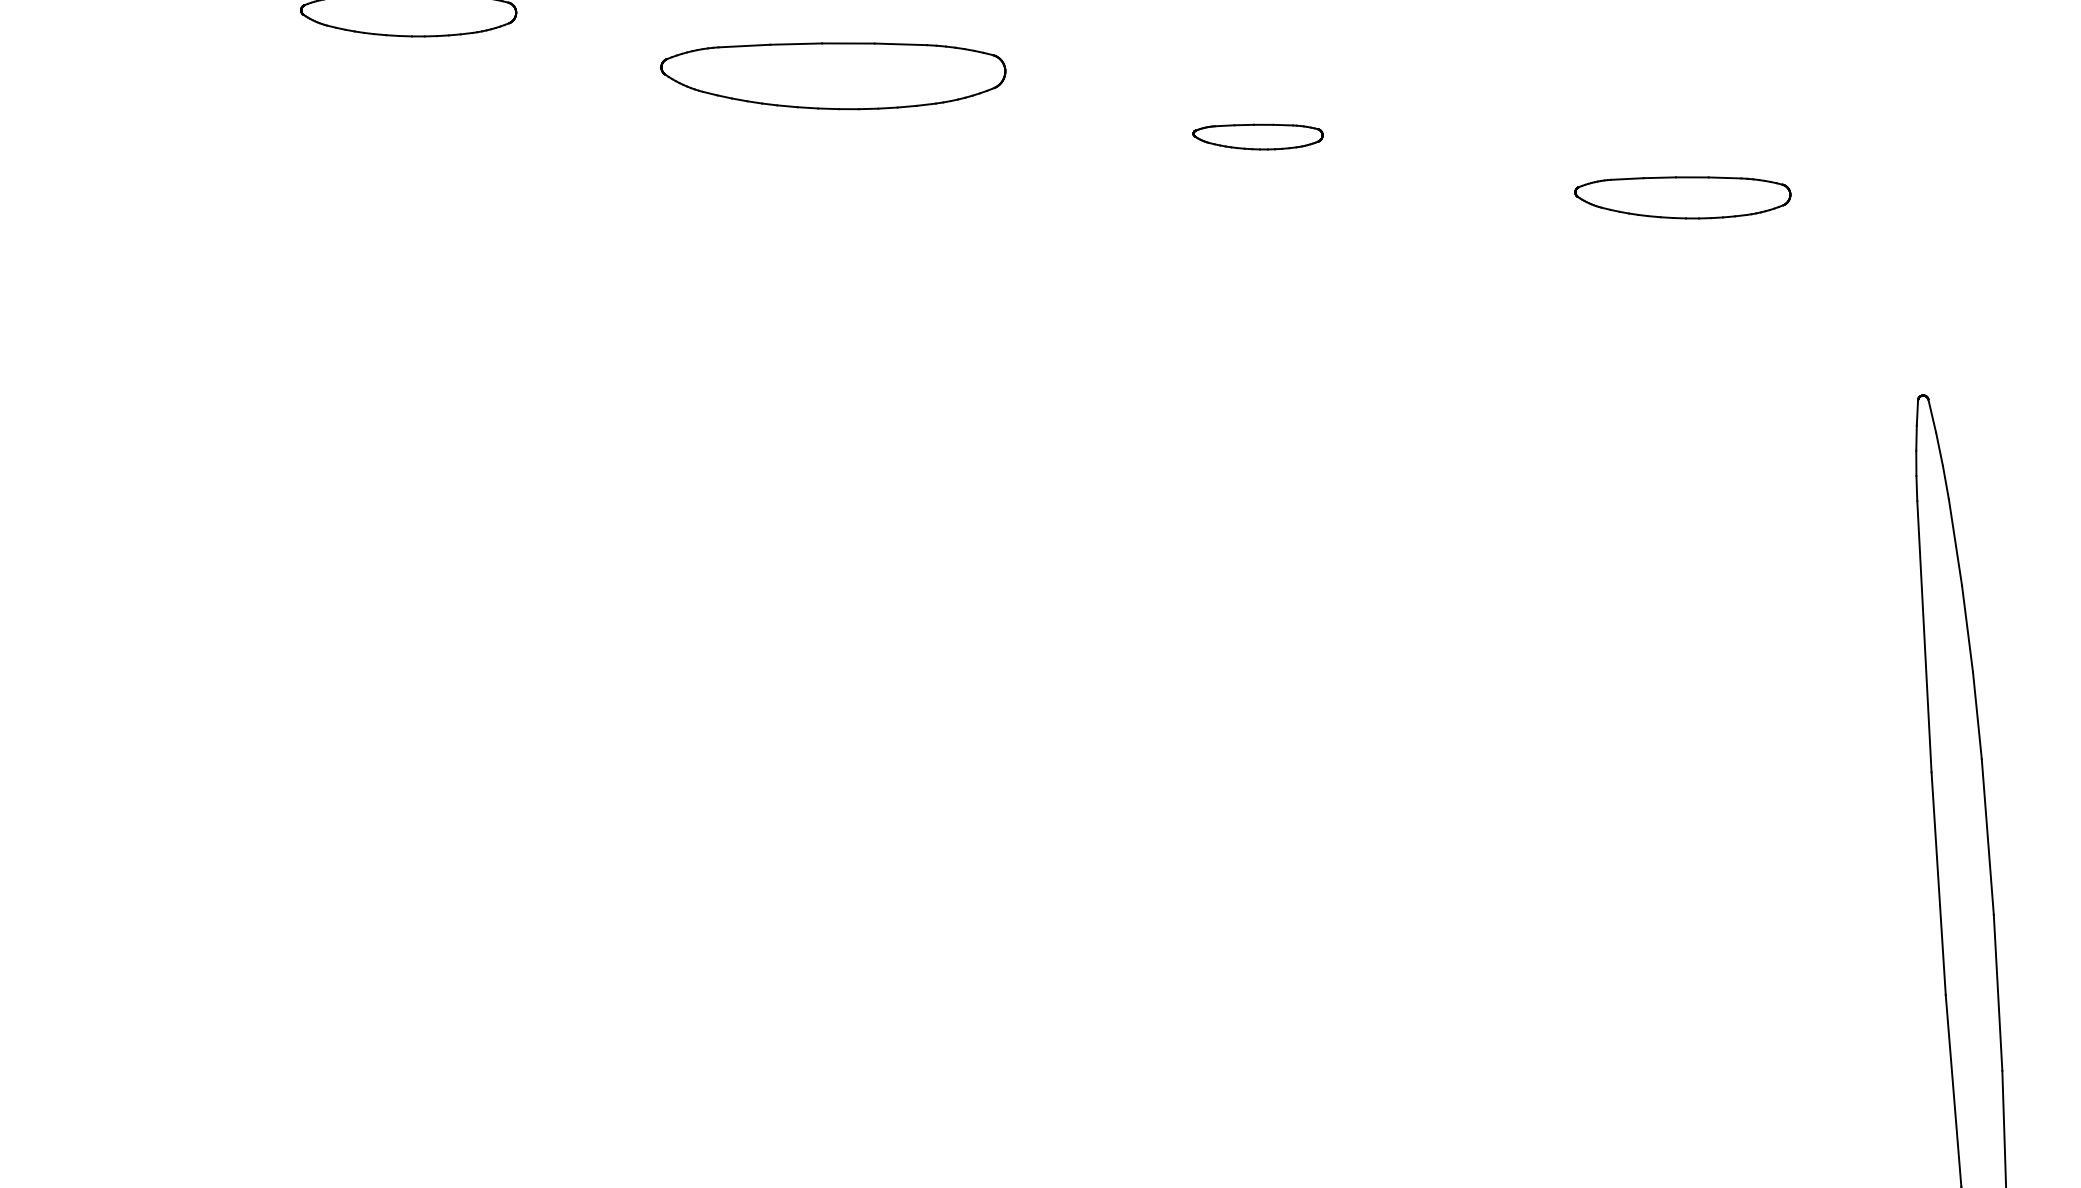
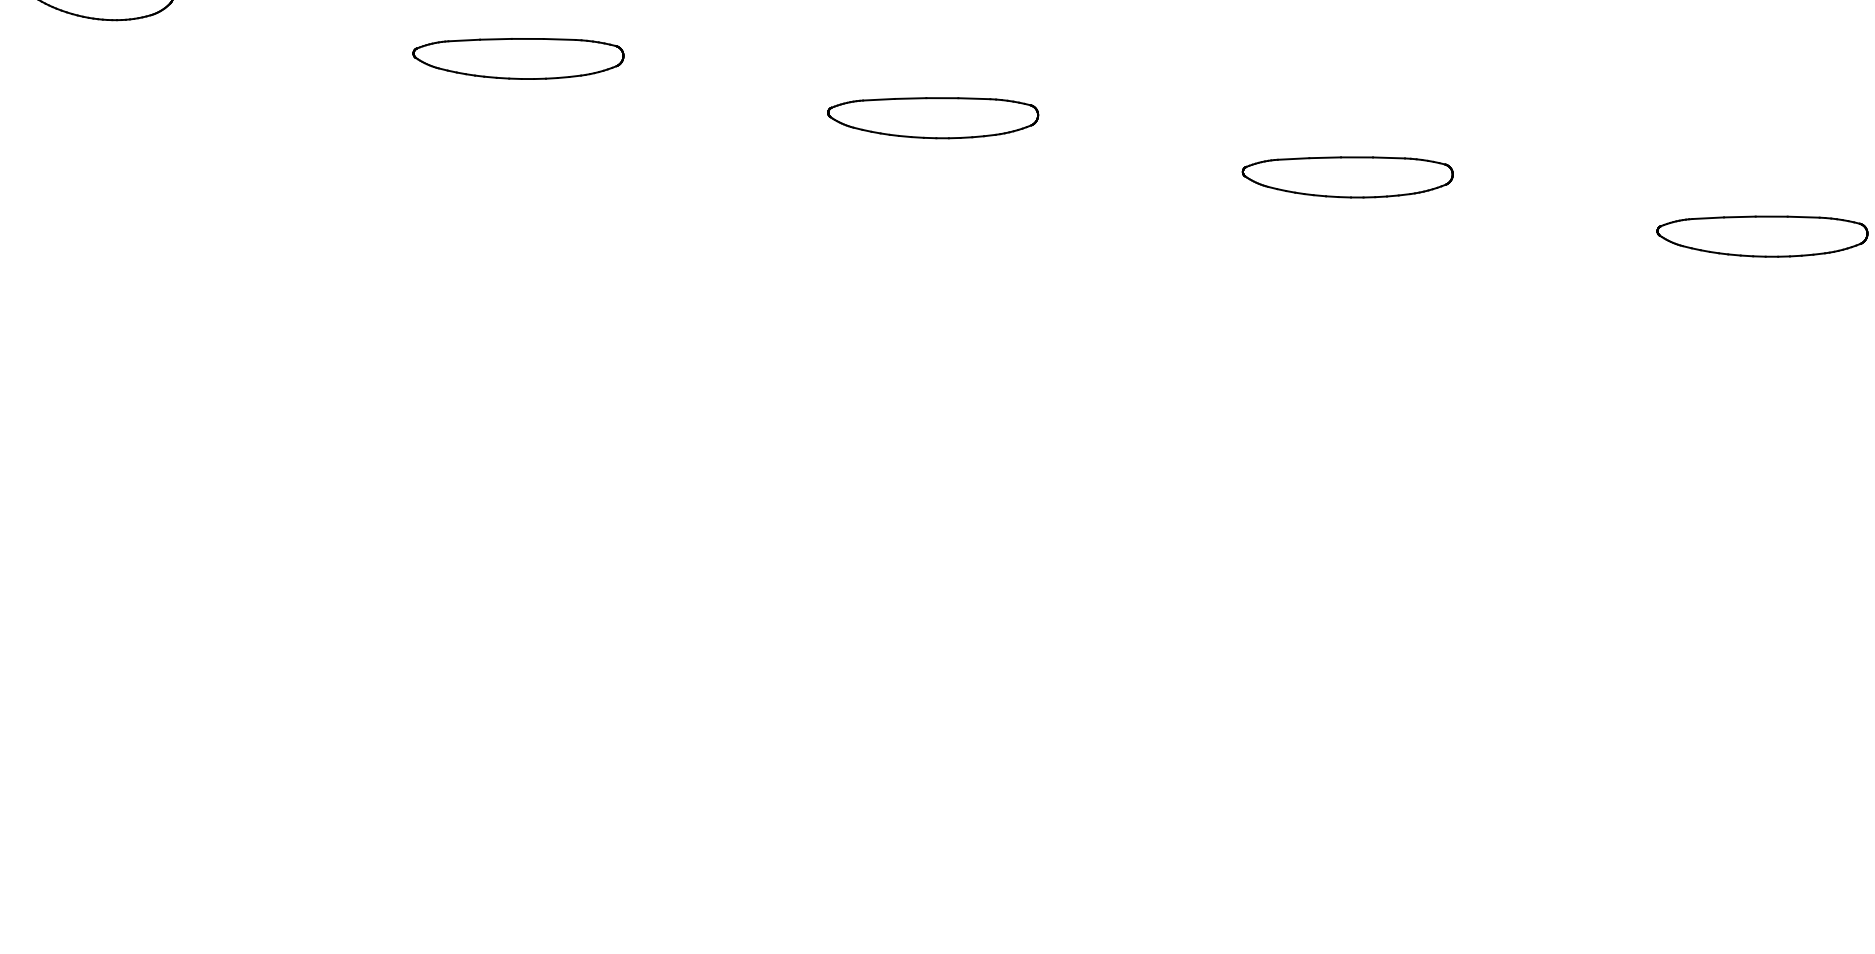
part: (833, 76) -> (933, 118), size x0.62
part: (1257, 136) -> (1347, 176), size x1.67

